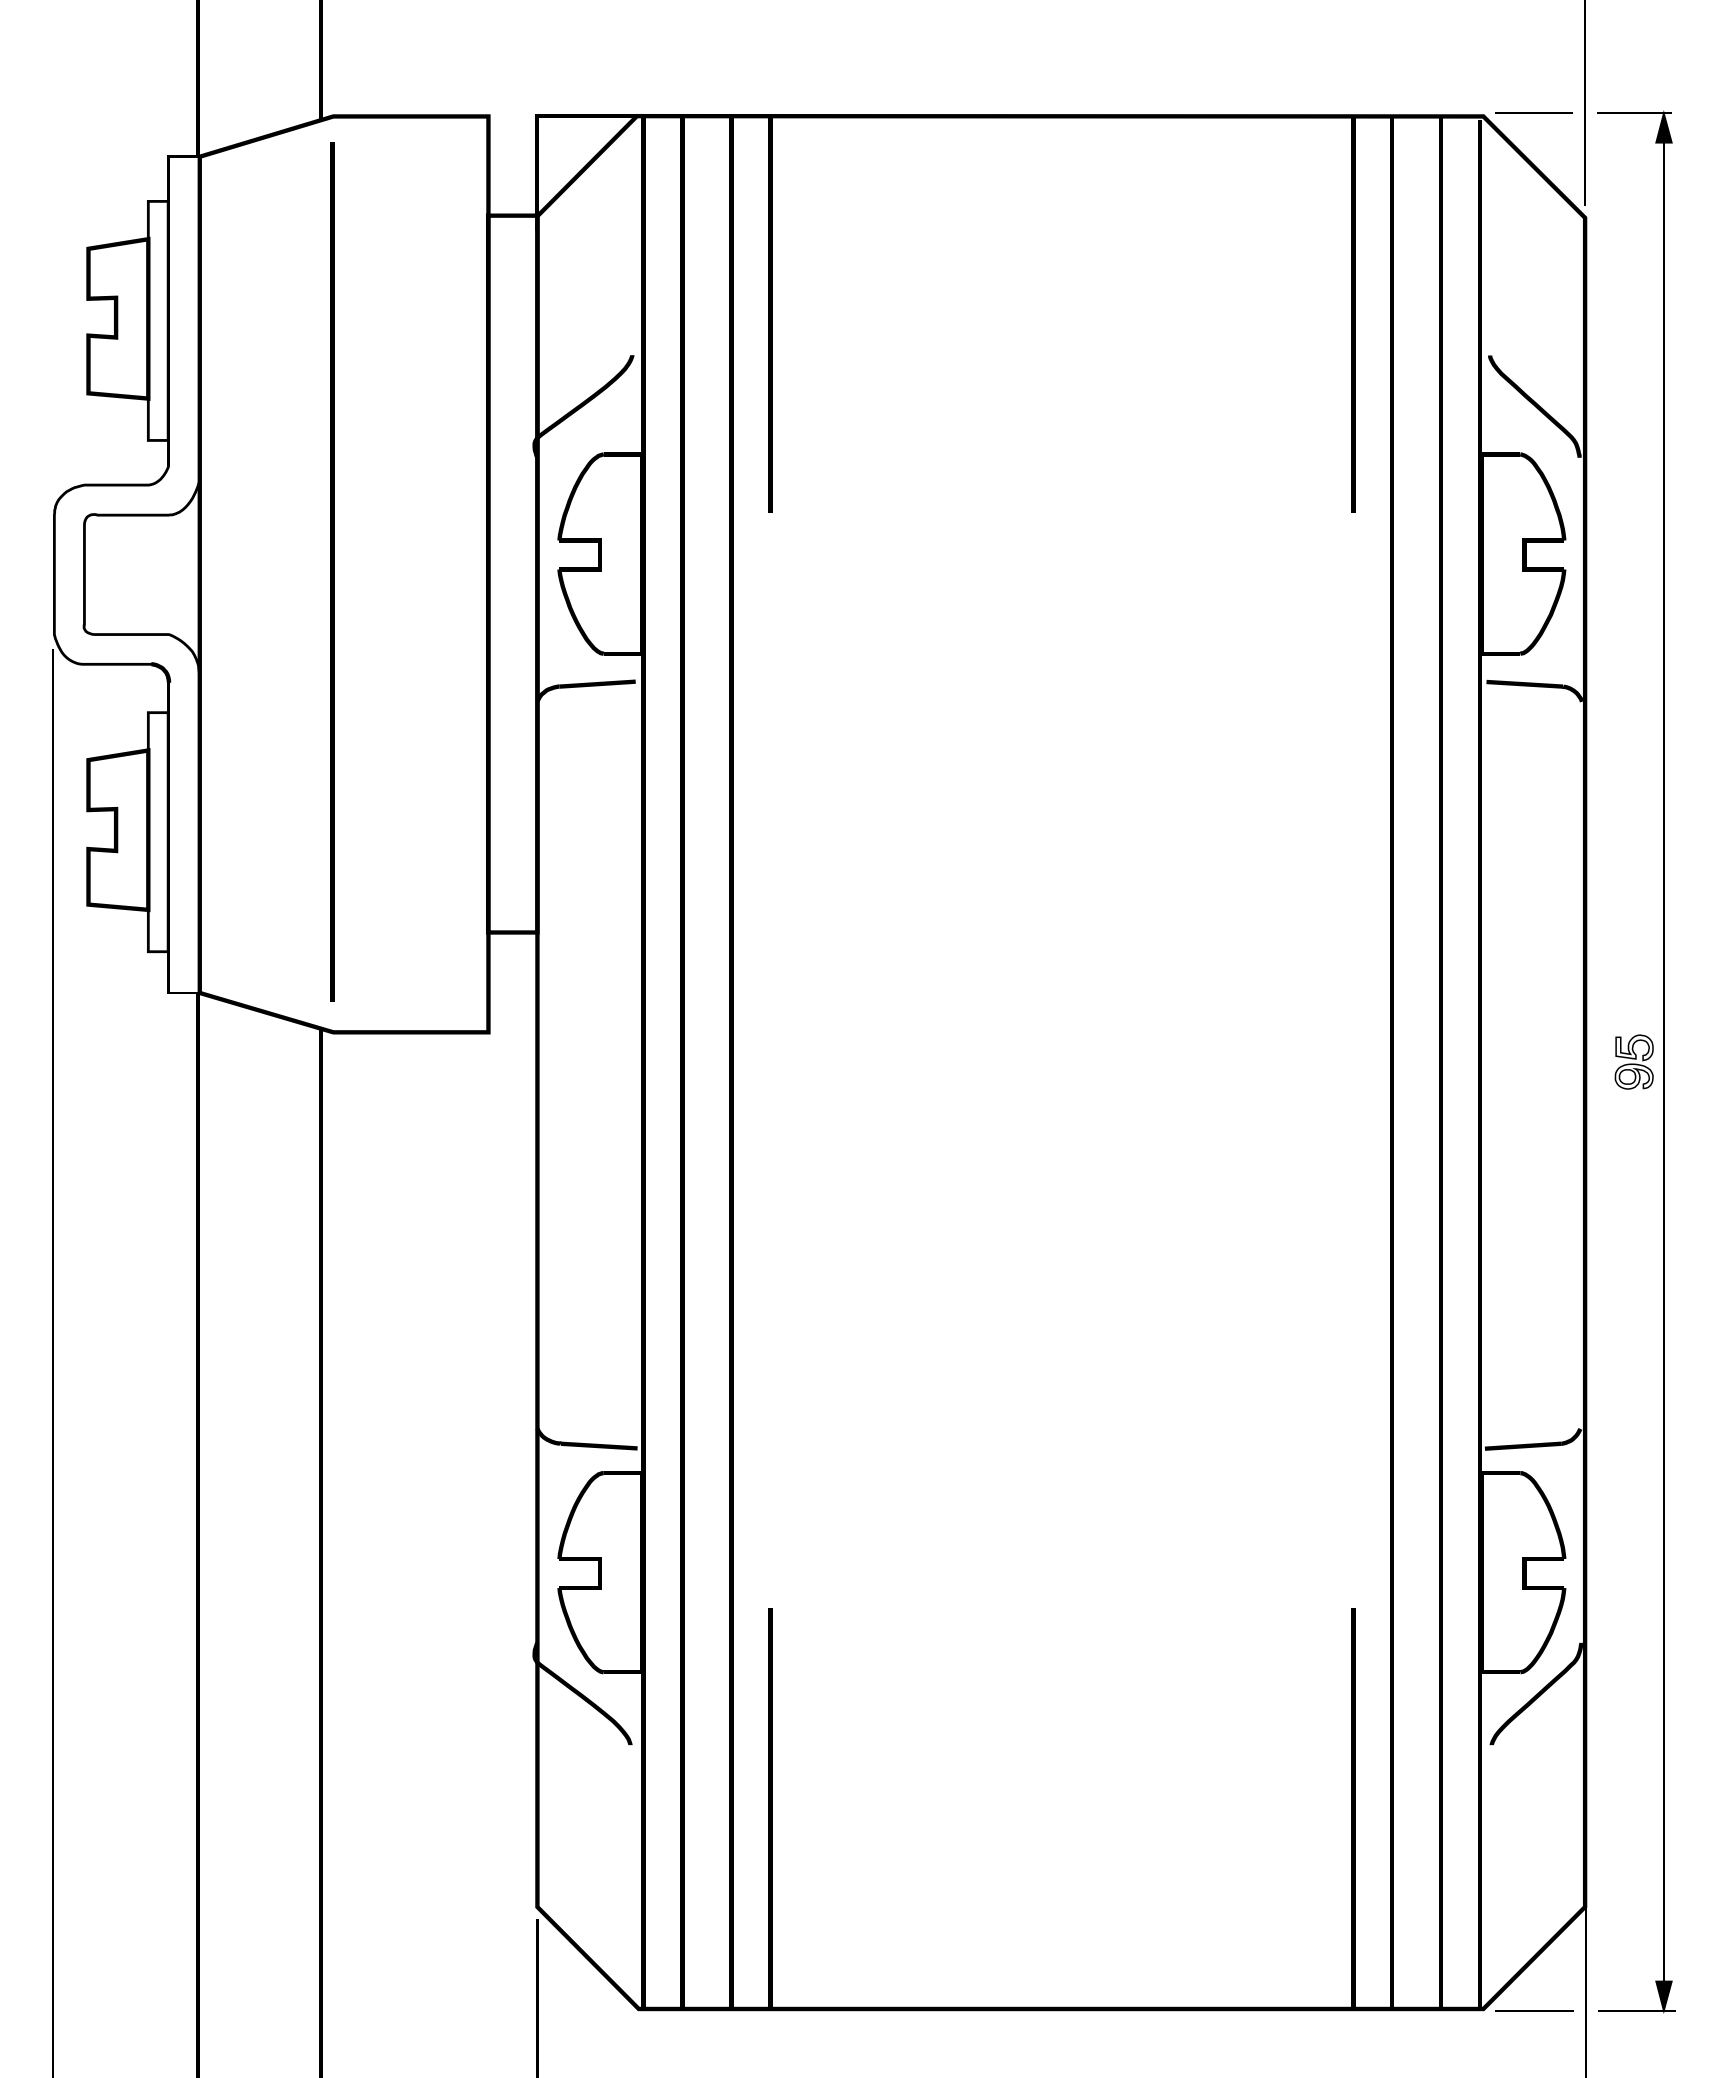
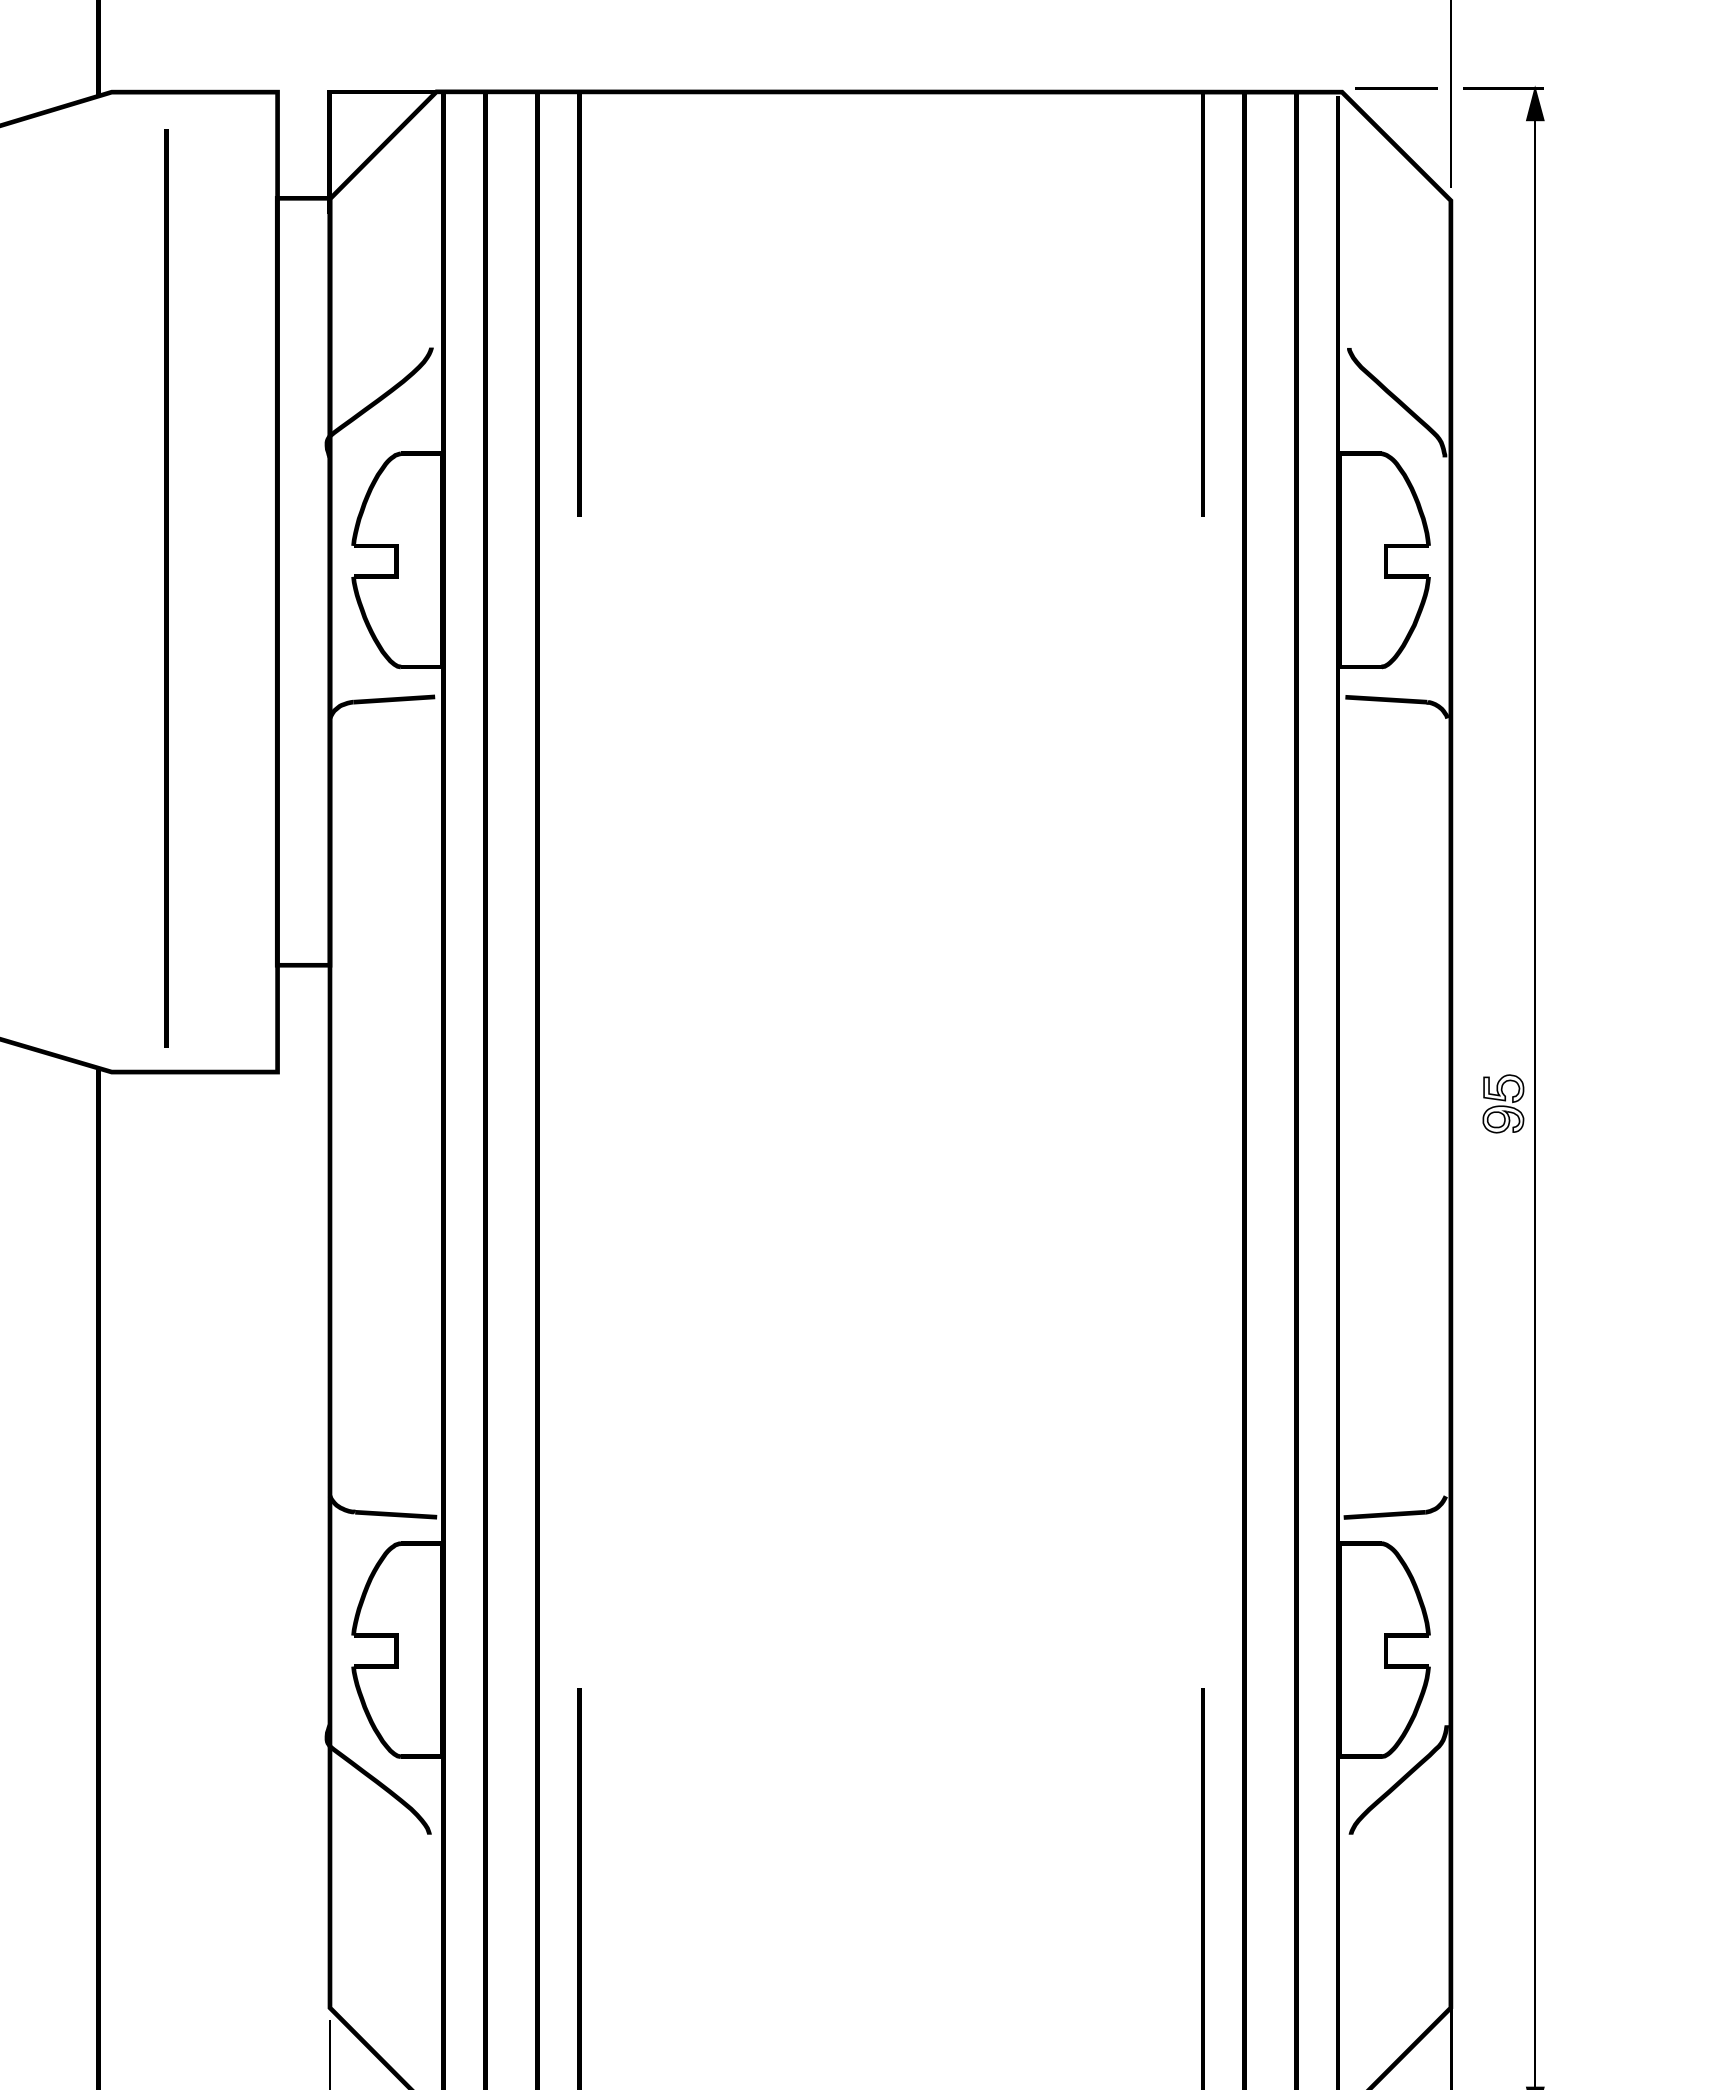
line: (332, 571) -> (166, 587), moved

